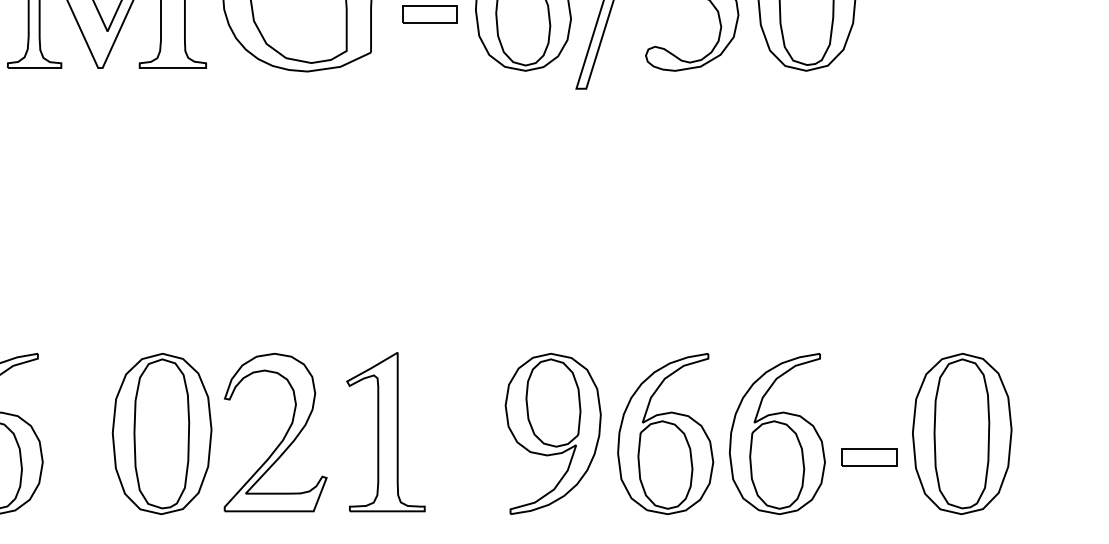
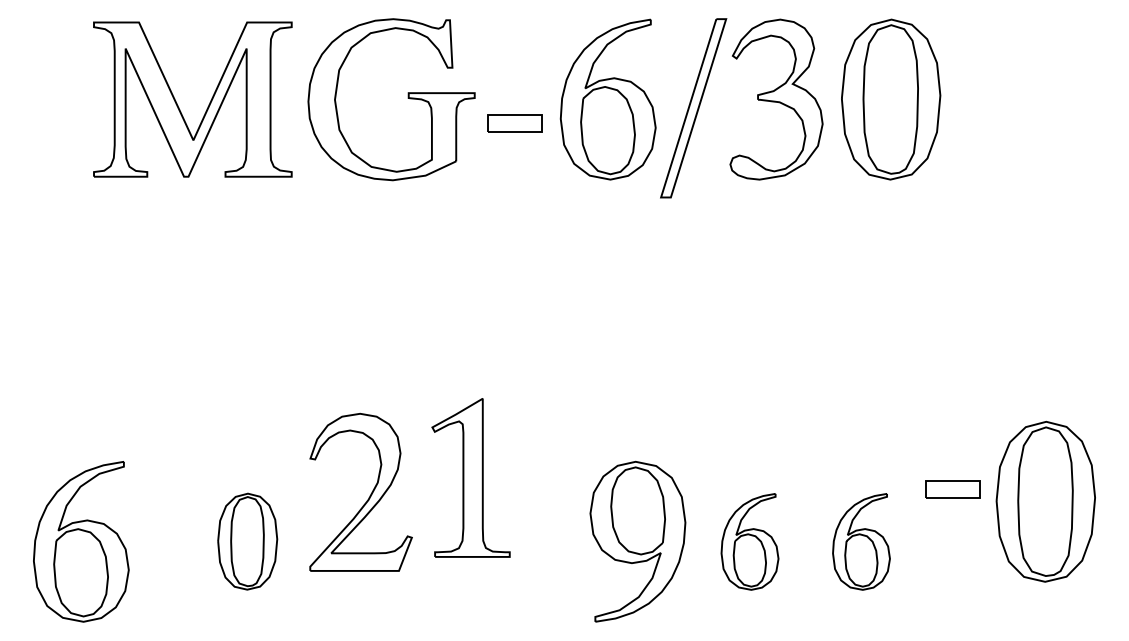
part: (385, 431) -> (470, 477), moved
part: (161, 433) -> (247, 541), size x0.6
part: (665, 433) -> (749, 541), size x0.6
part: (777, 433) -> (861, 541), size x0.6
part: (961, 433) -> (1045, 501), moved
part: (284, 435) -> (369, 495), moved
part: (868, 457) -> (952, 489), moved

